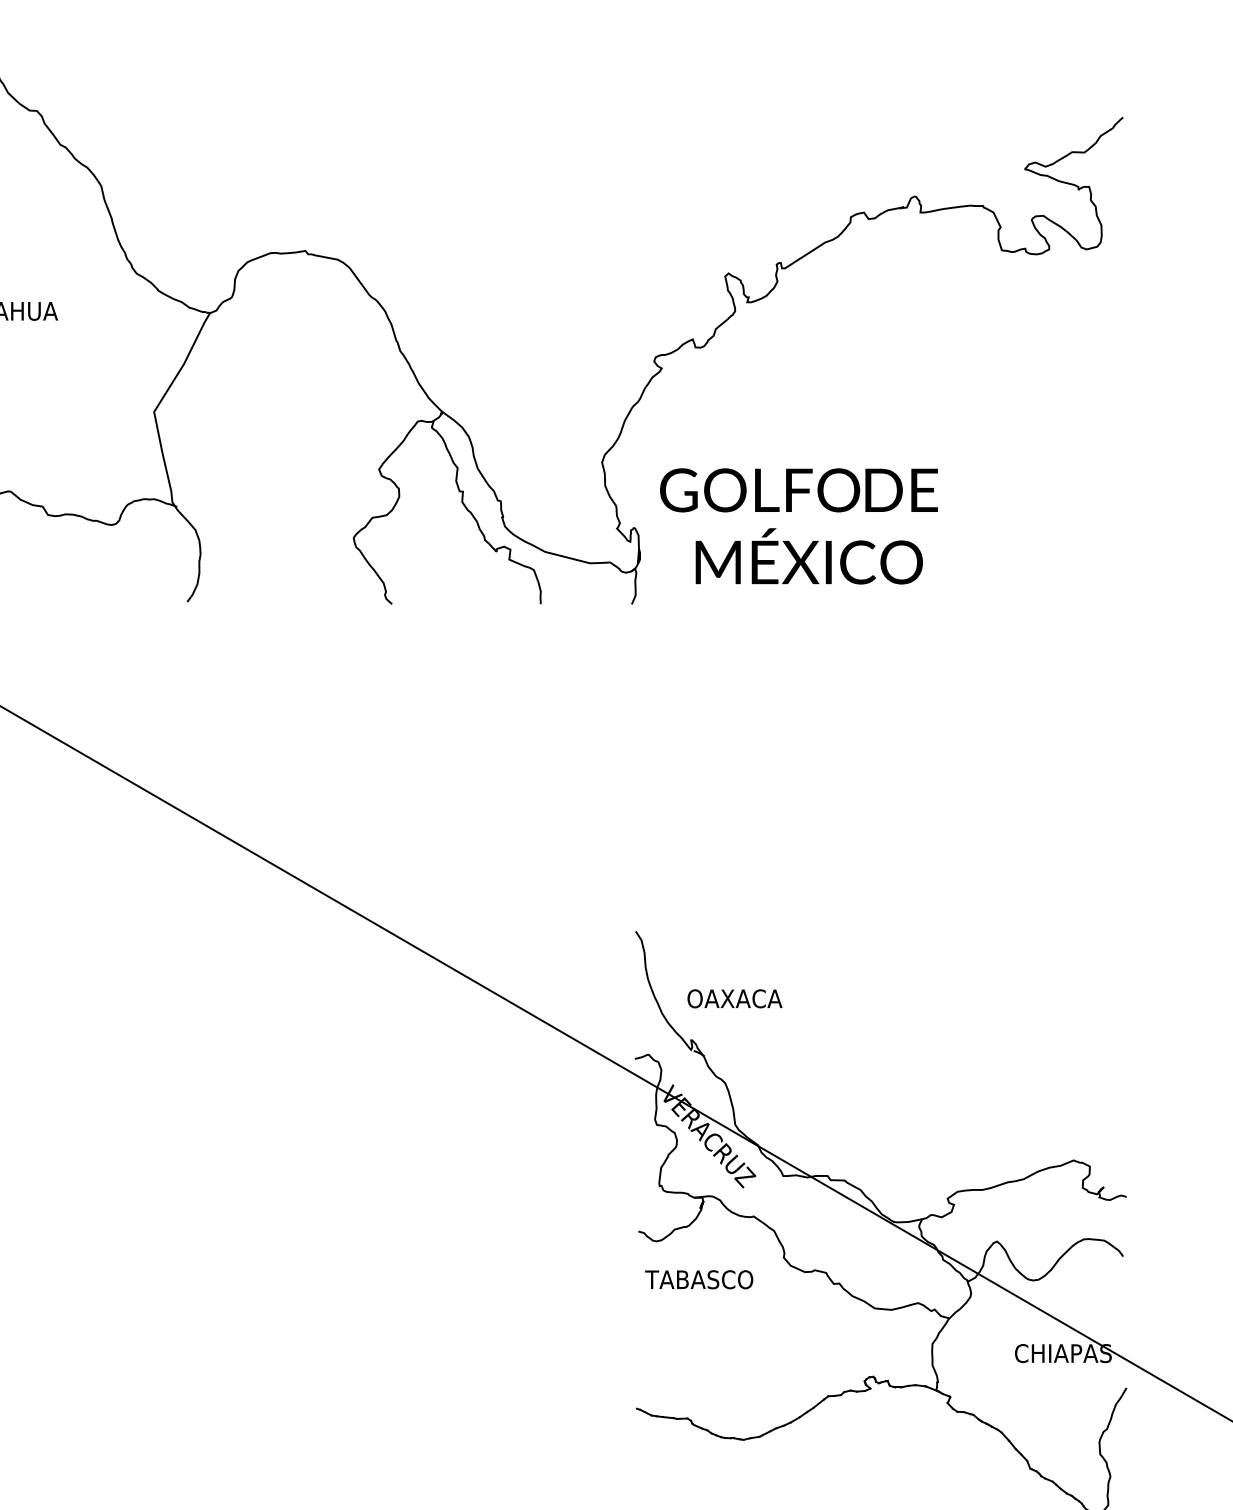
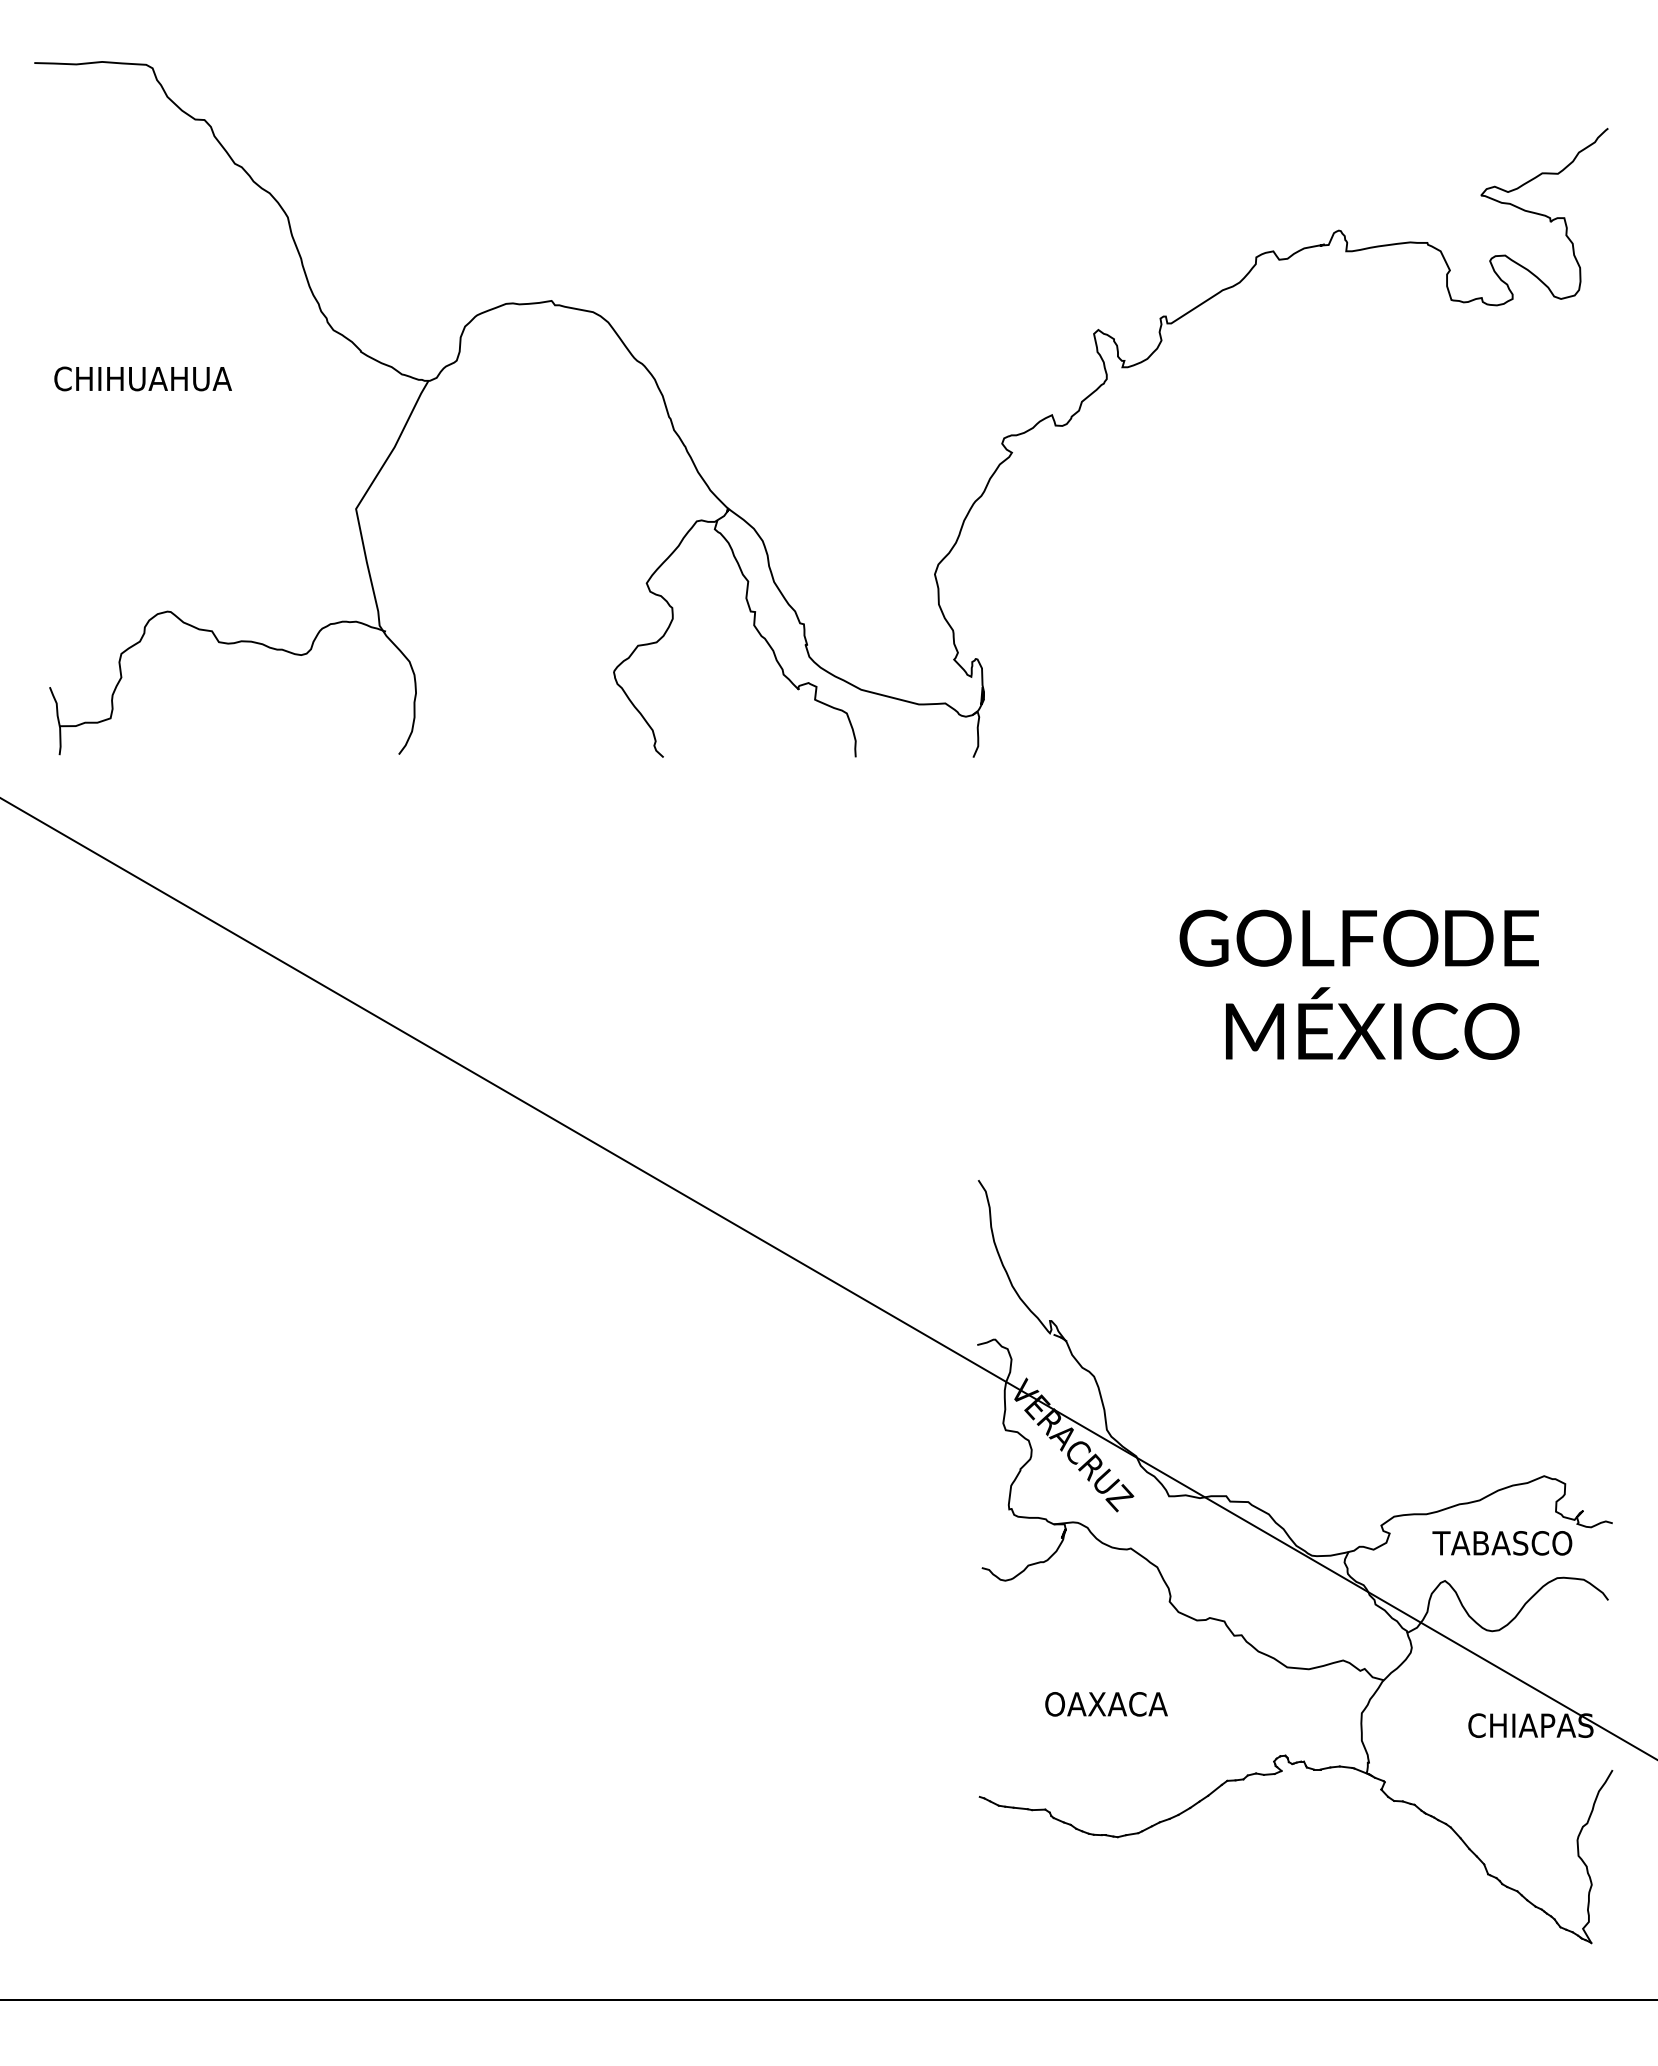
text: (798, 526) -> (1358, 984), moved
text: (734, 998) -> (1106, 1704), moved
text: (699, 1279) -> (1502, 1543), moved

